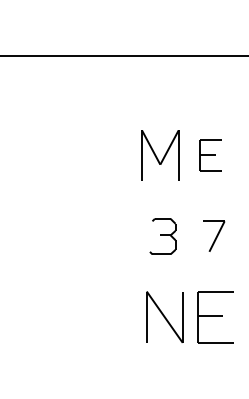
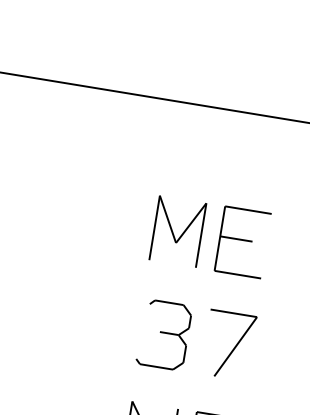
part: (210, 155) -> (241, 241), size x1.67
part: (162, 236) -> (163, 334), size x1.43
part: (213, 236) -> (228, 345), size x1.67

